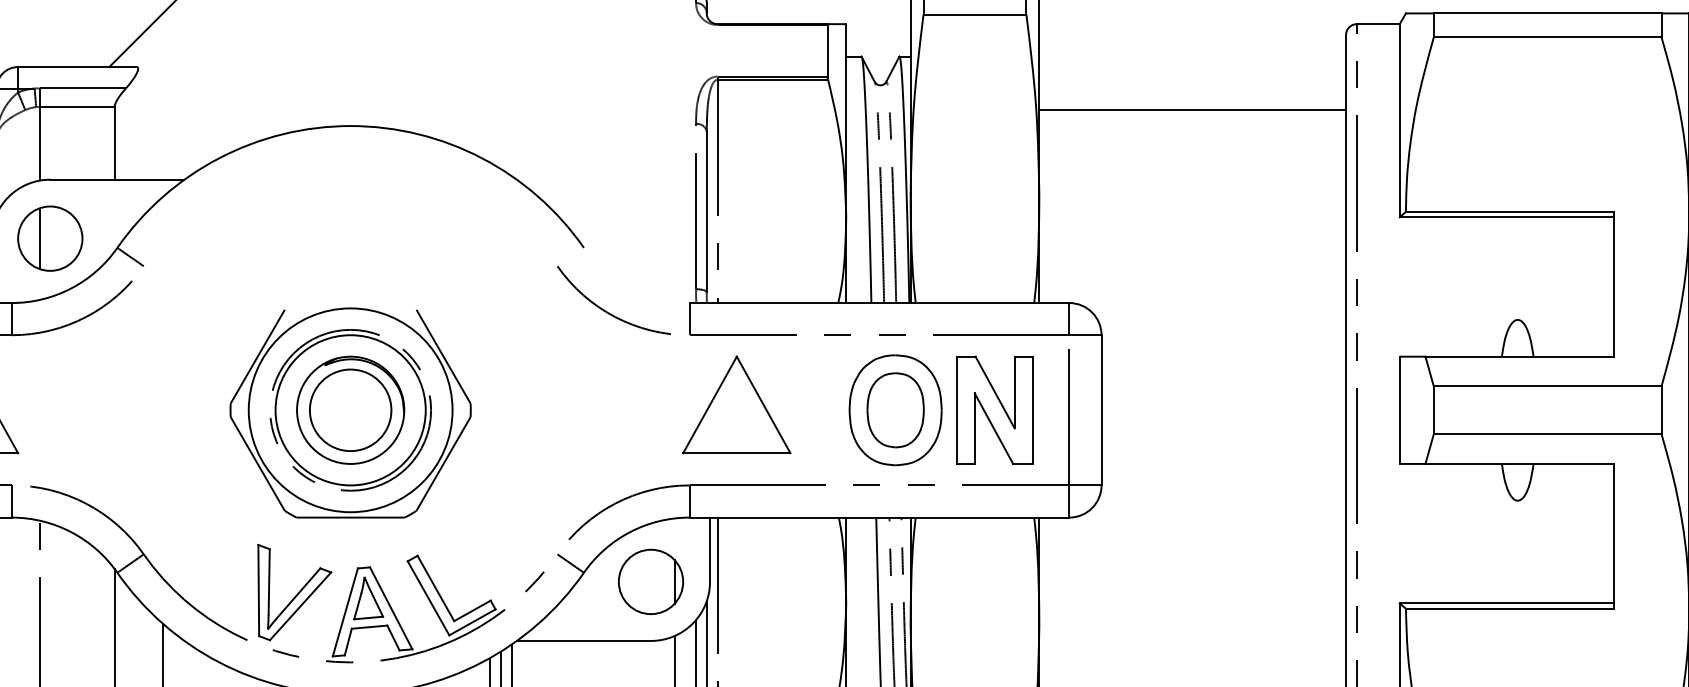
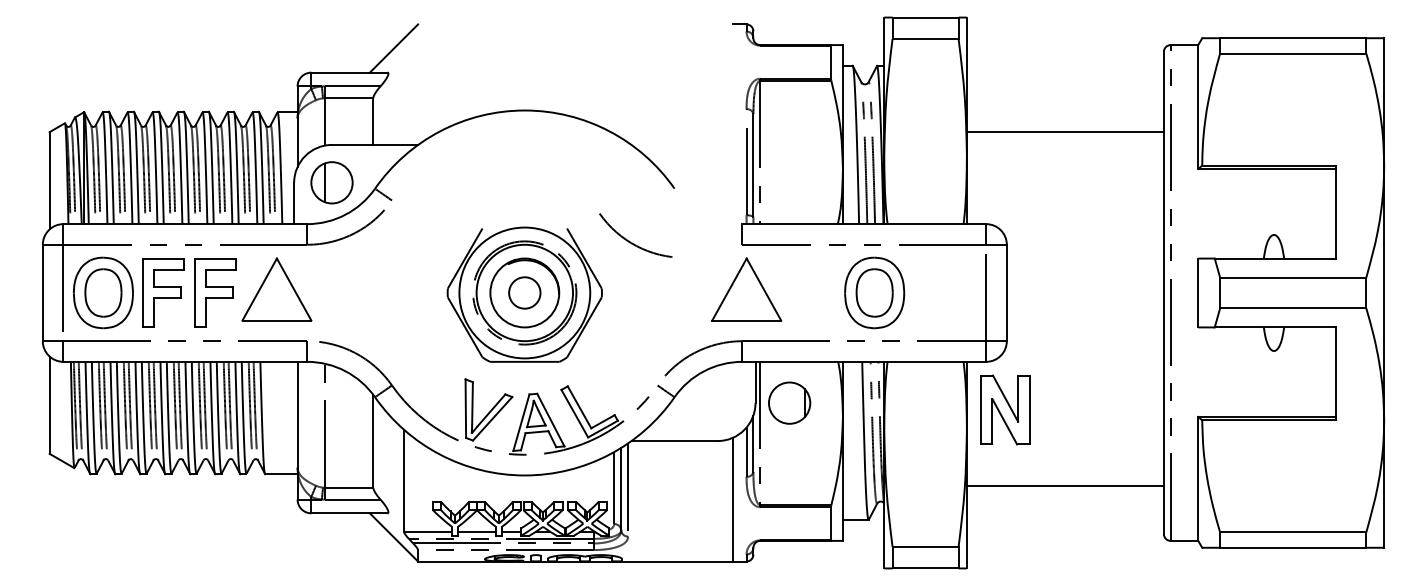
line: (1191, 110) -> (1064, 132), moved
arc: (608, 311) -> (632, 242), moved
part: (736, 404) -> (746, 289), moved
circle: (350, 409) -> (524, 292), size x0.6
part: (995, 409) -> (1005, 409), moved
part: (650, 580) -> (789, 402), moved

